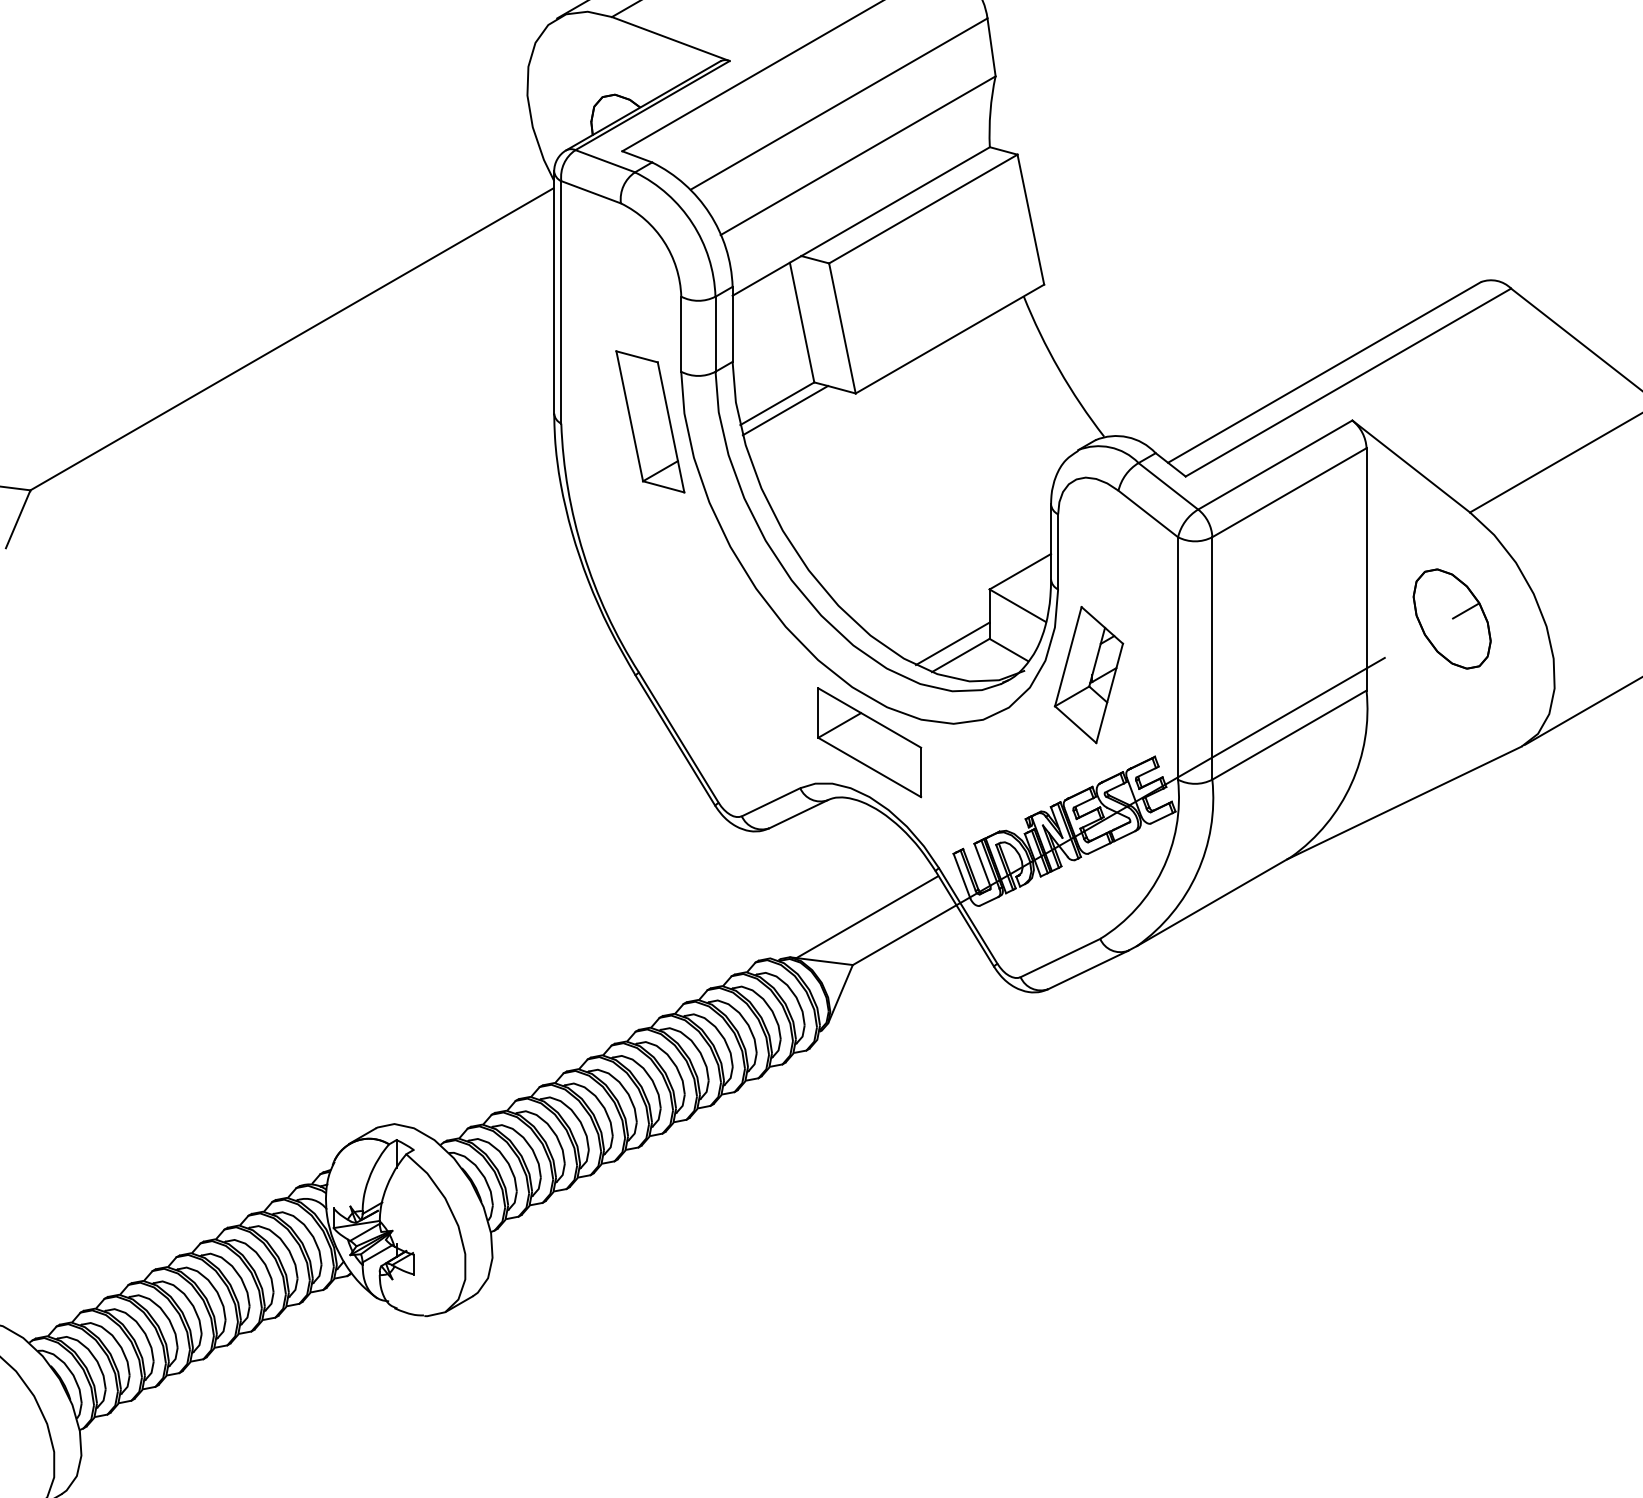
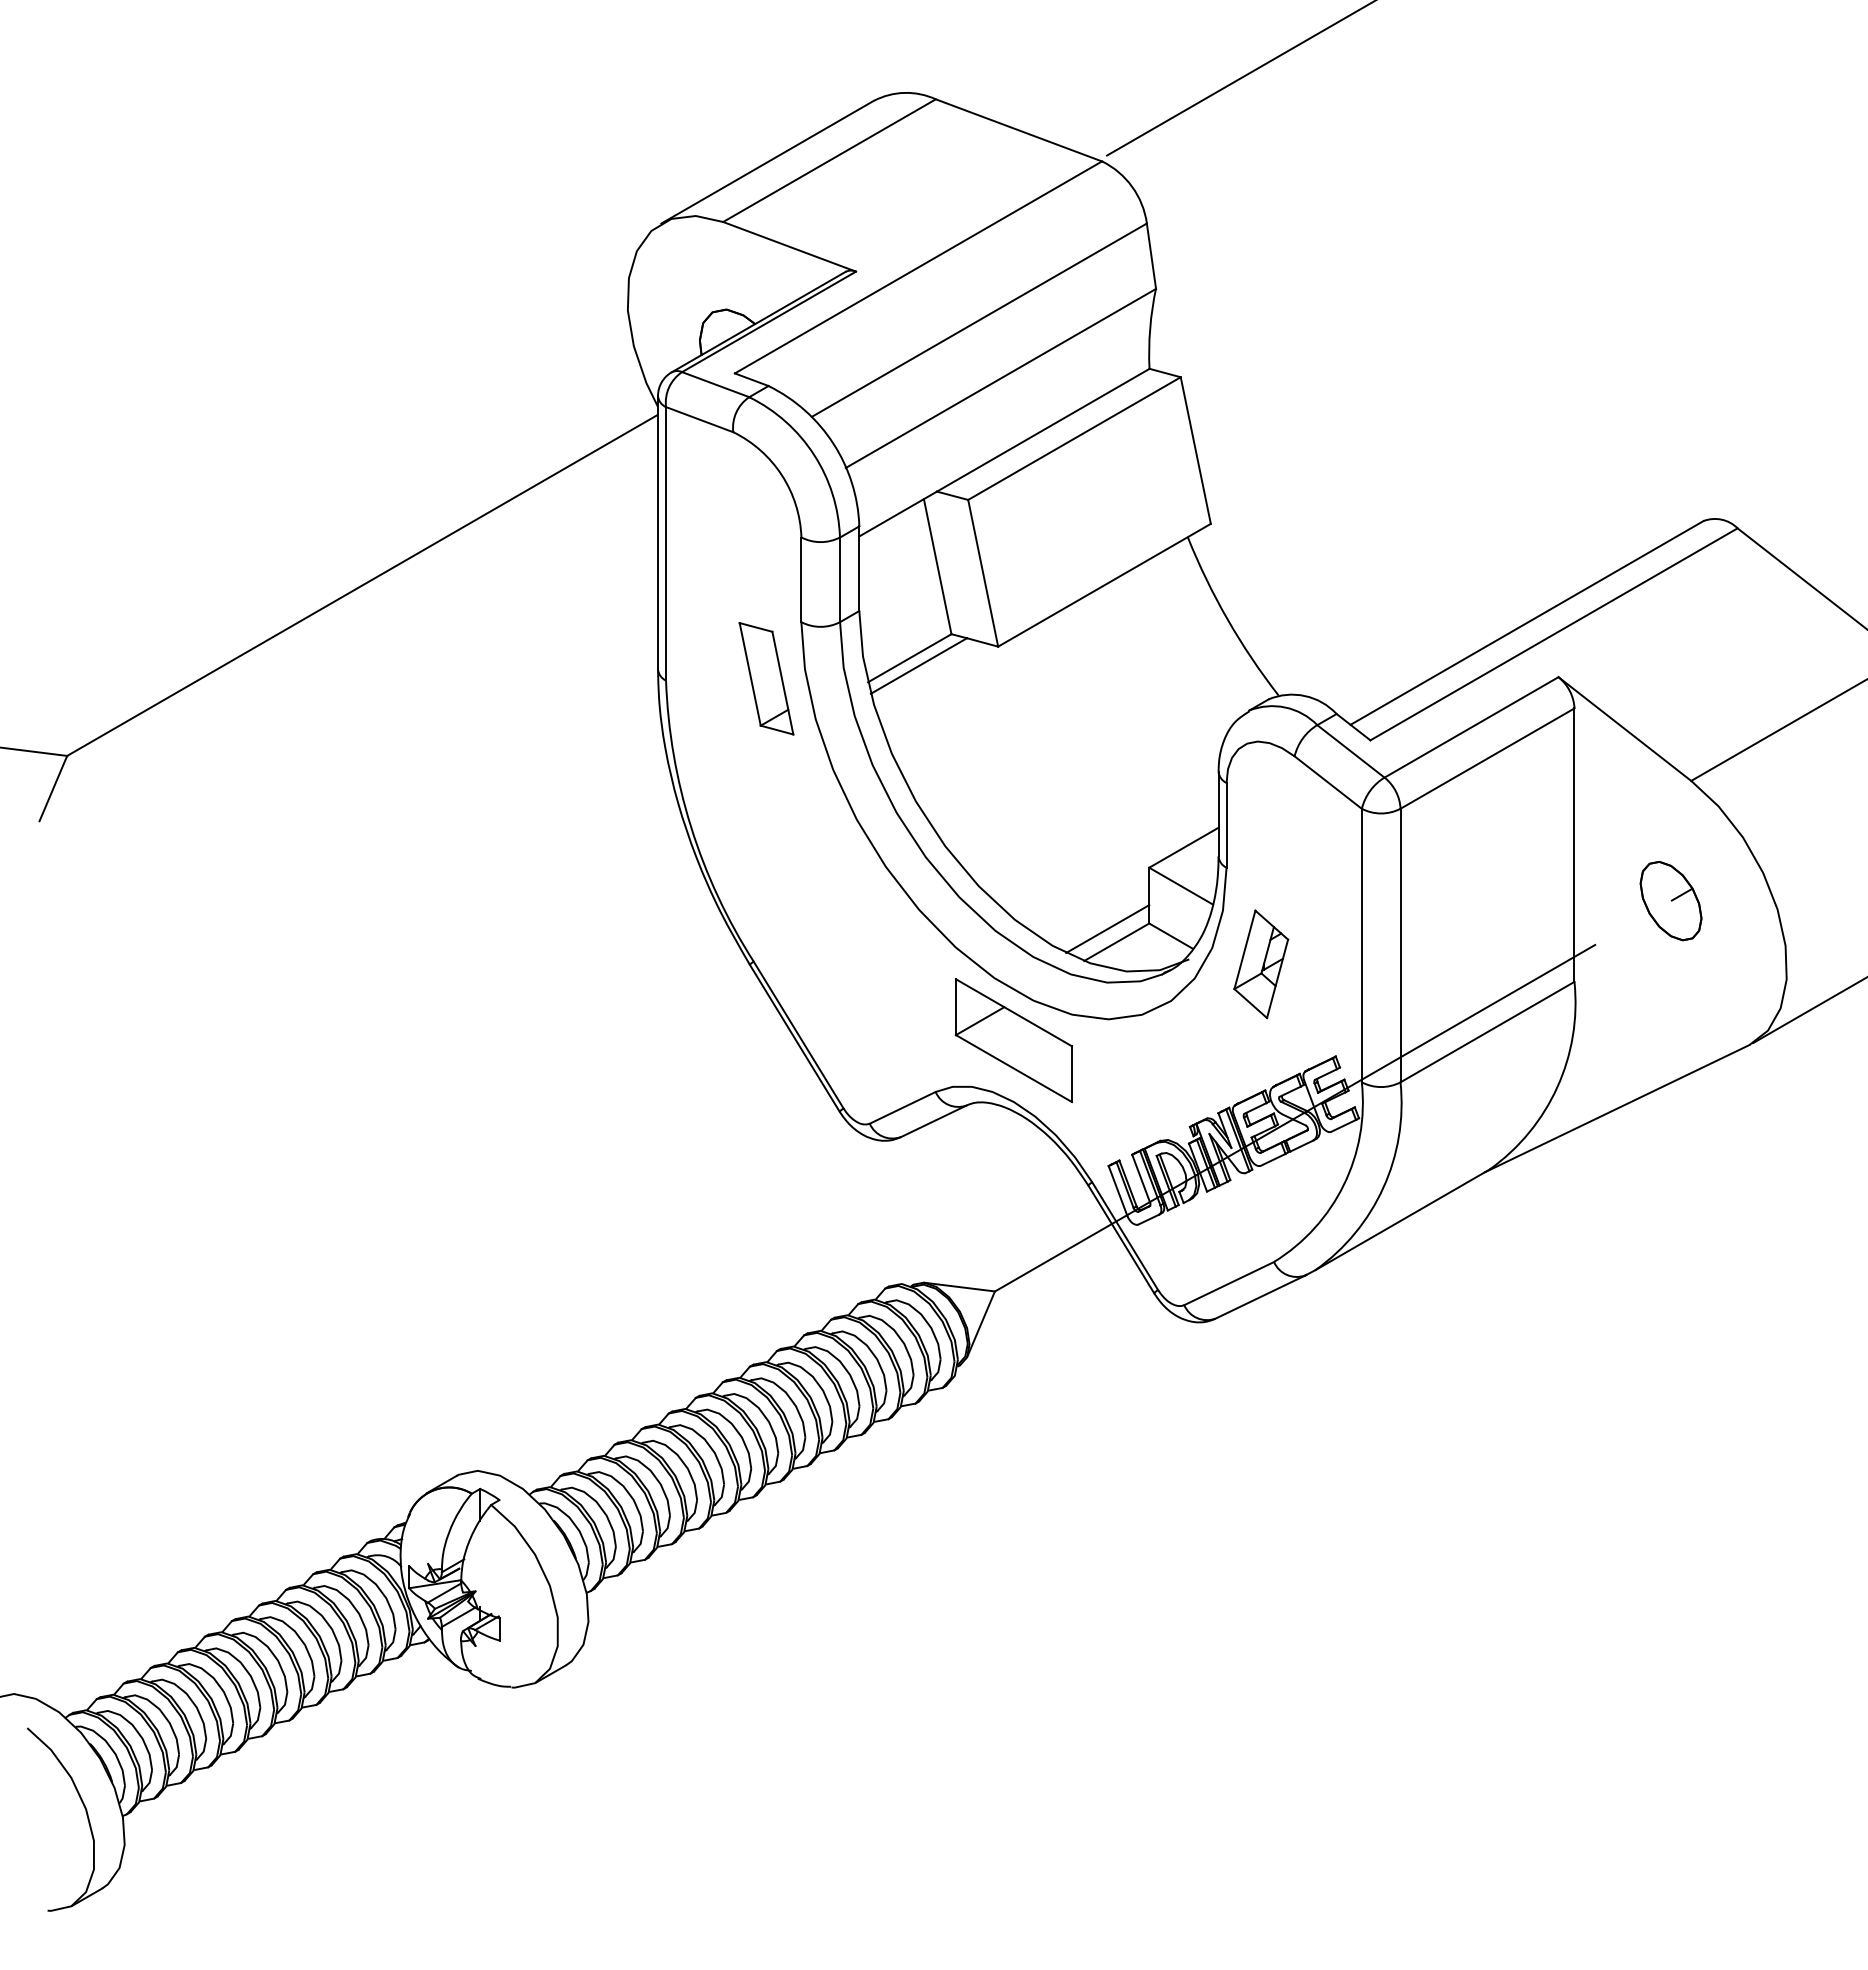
part: (650, 421) -> (766, 678), size x0.7
part: (1451, 618) -> (1670, 900), size x0.7
part: (1088, 675) -> (1260, 964), size x0.7
line: (867, 917) -> (1011, 1237), removed

